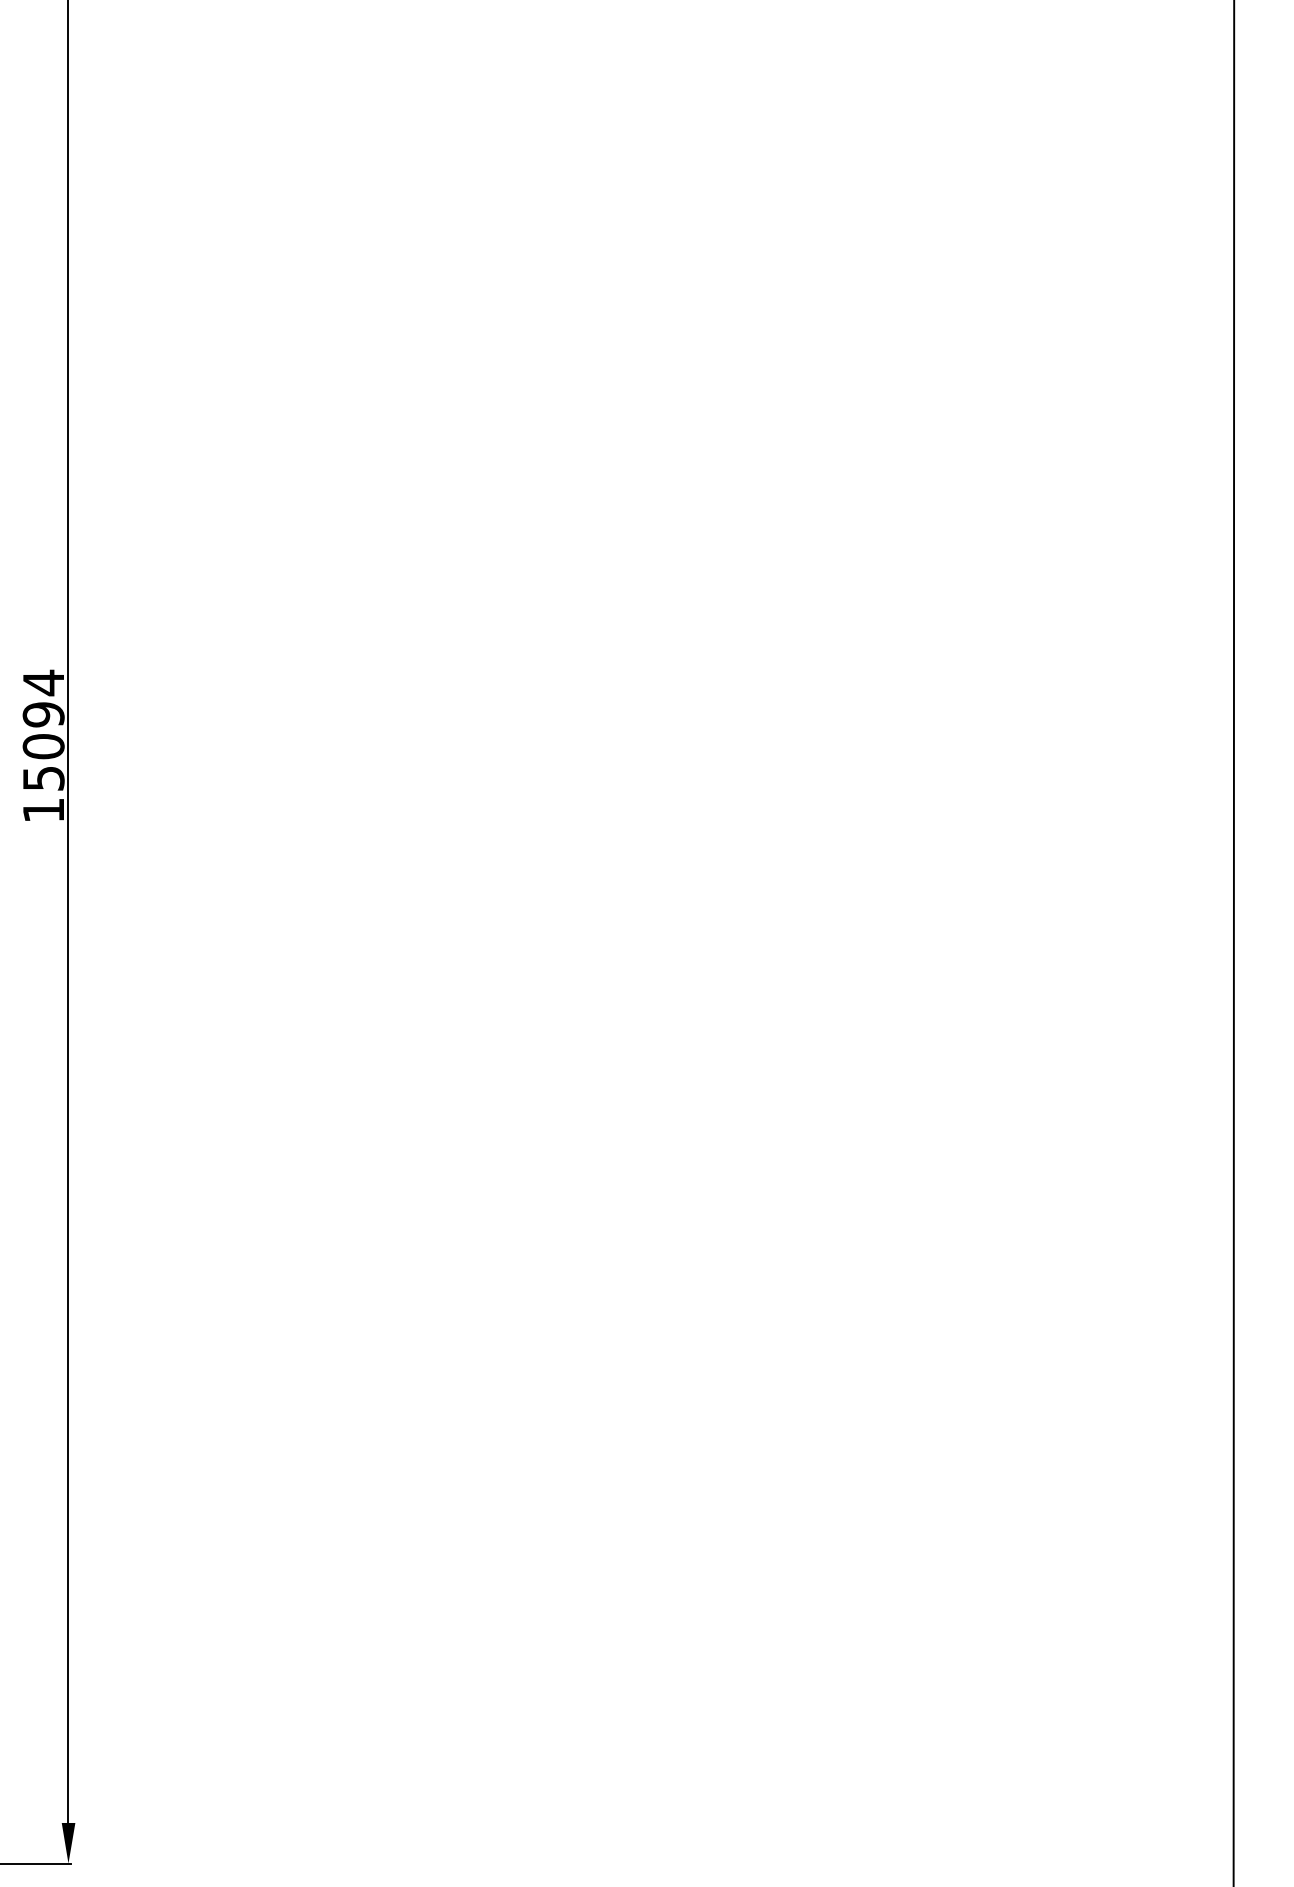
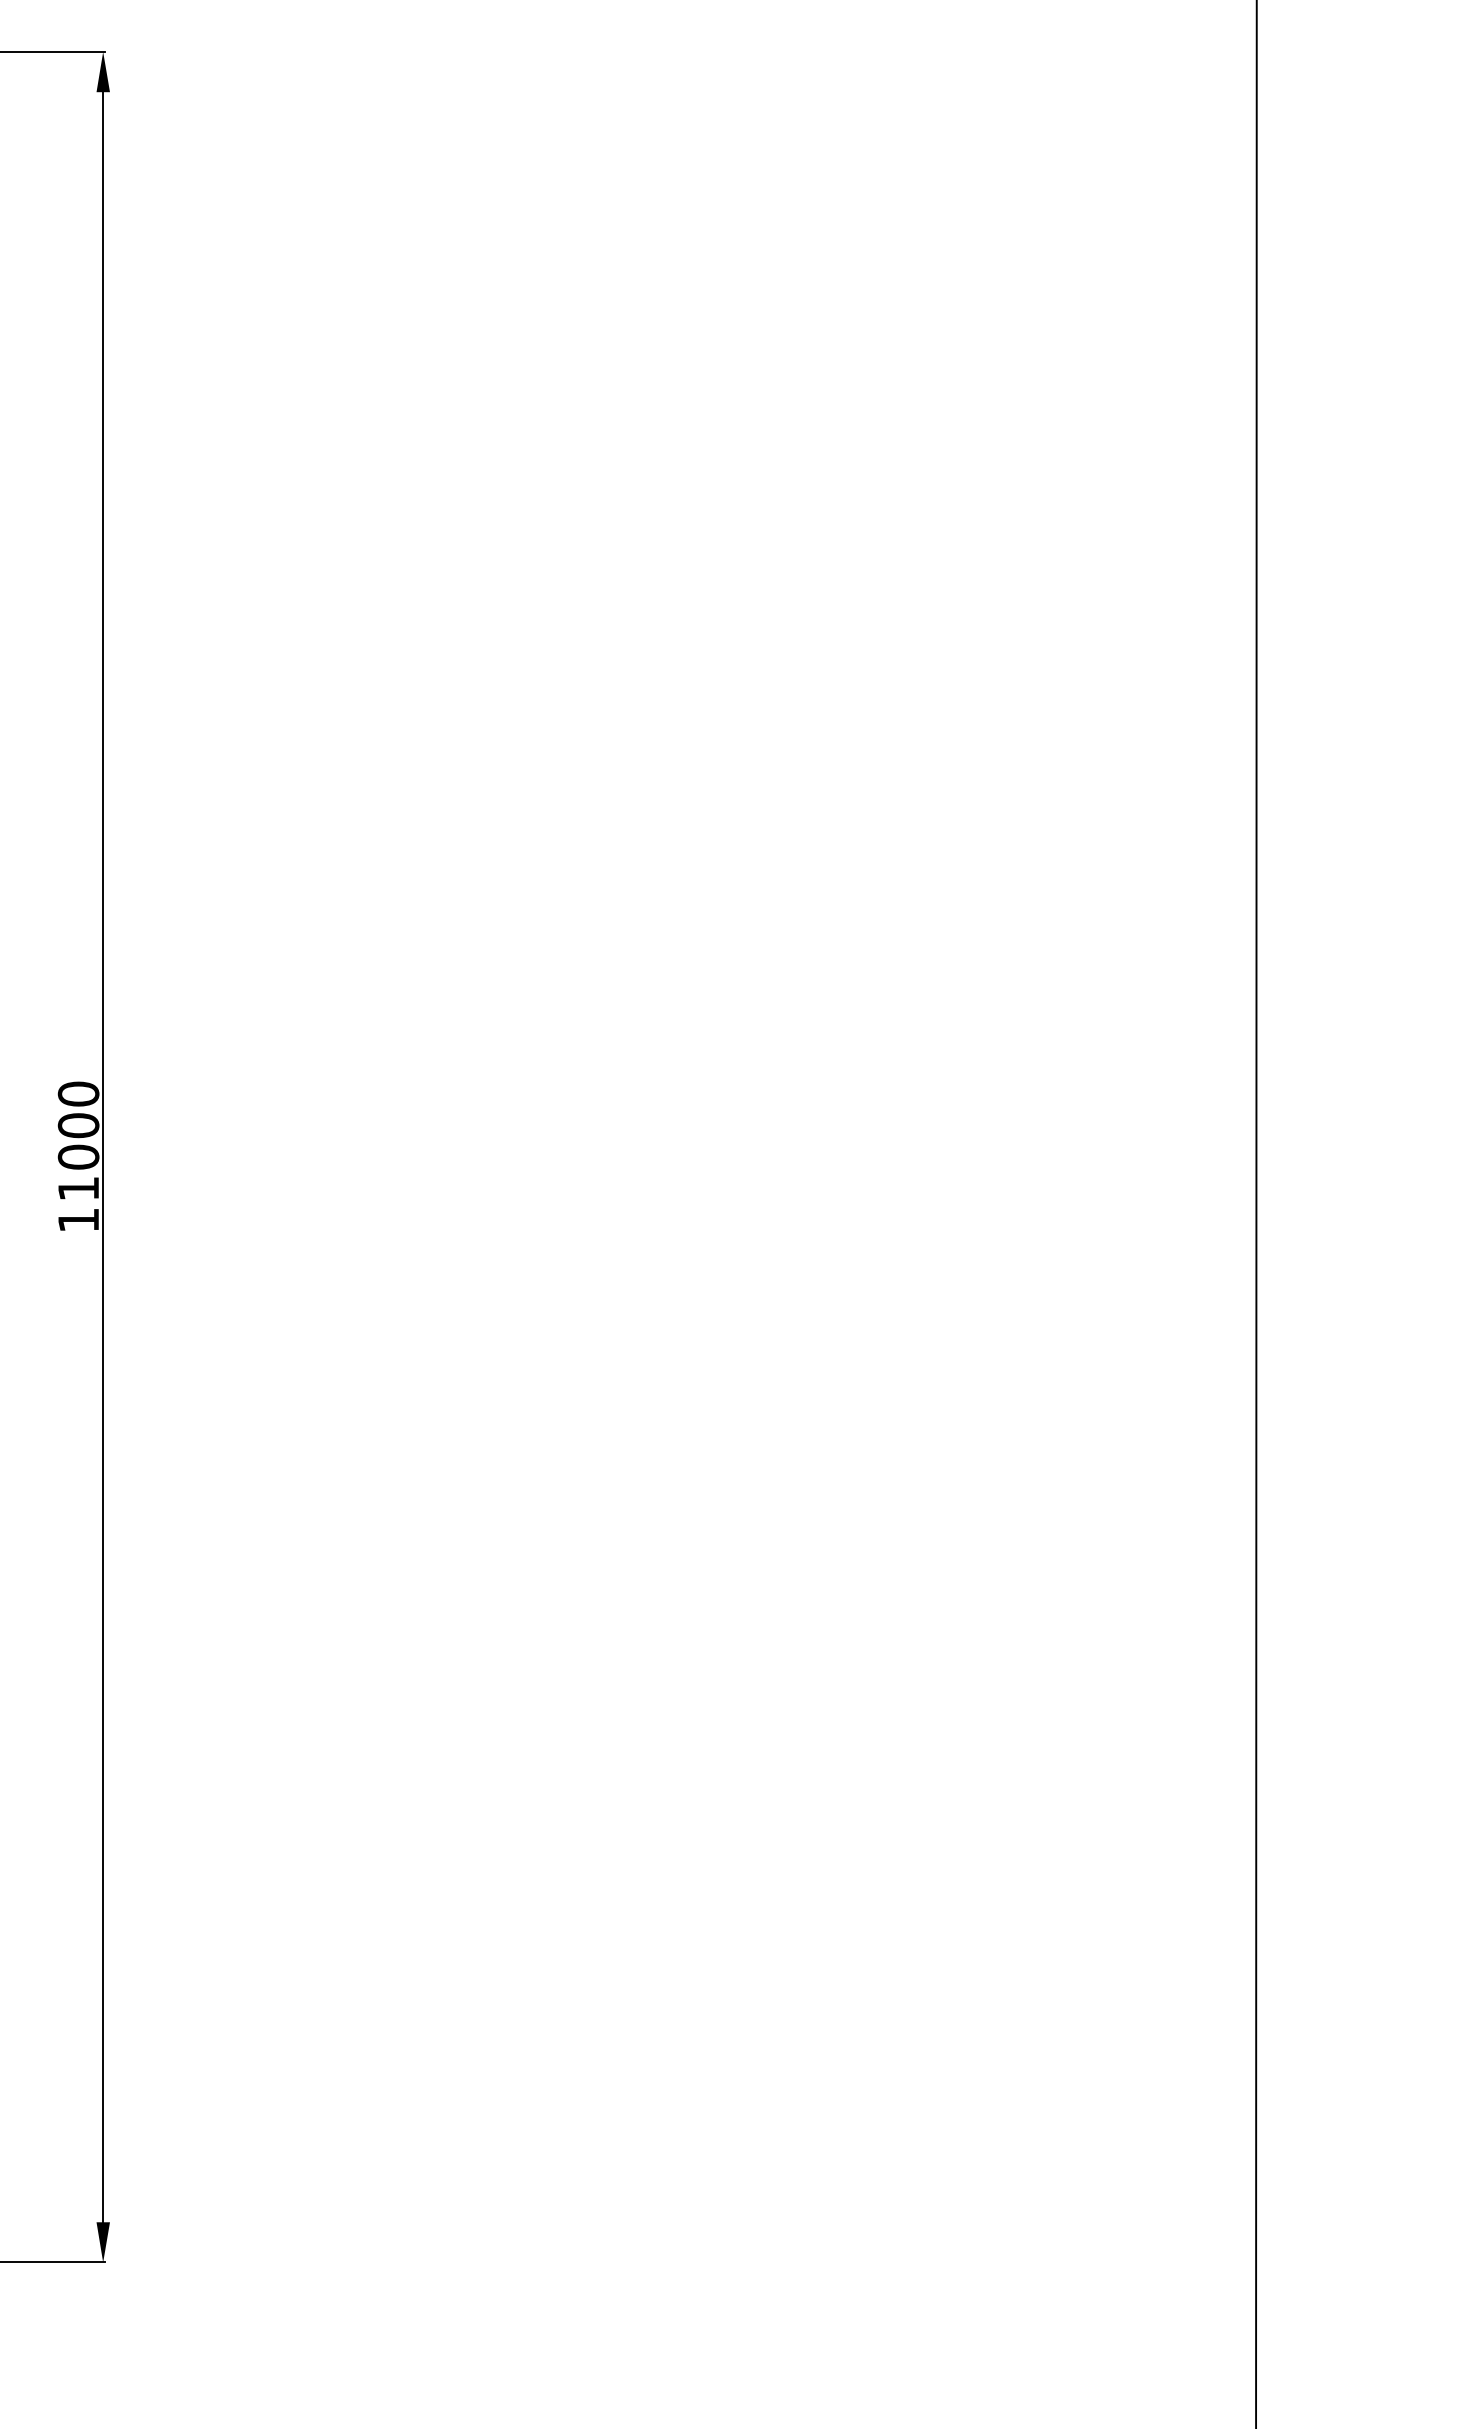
text: (43, 729) -> (78, 1140), 15094 -> 11000

